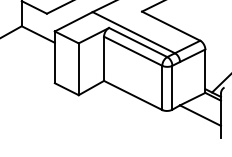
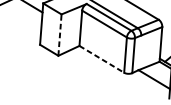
line: (78, 69) -> (59, 35), solid -> dashed
line: (133, 95) -> (102, 59), solid -> dashed

